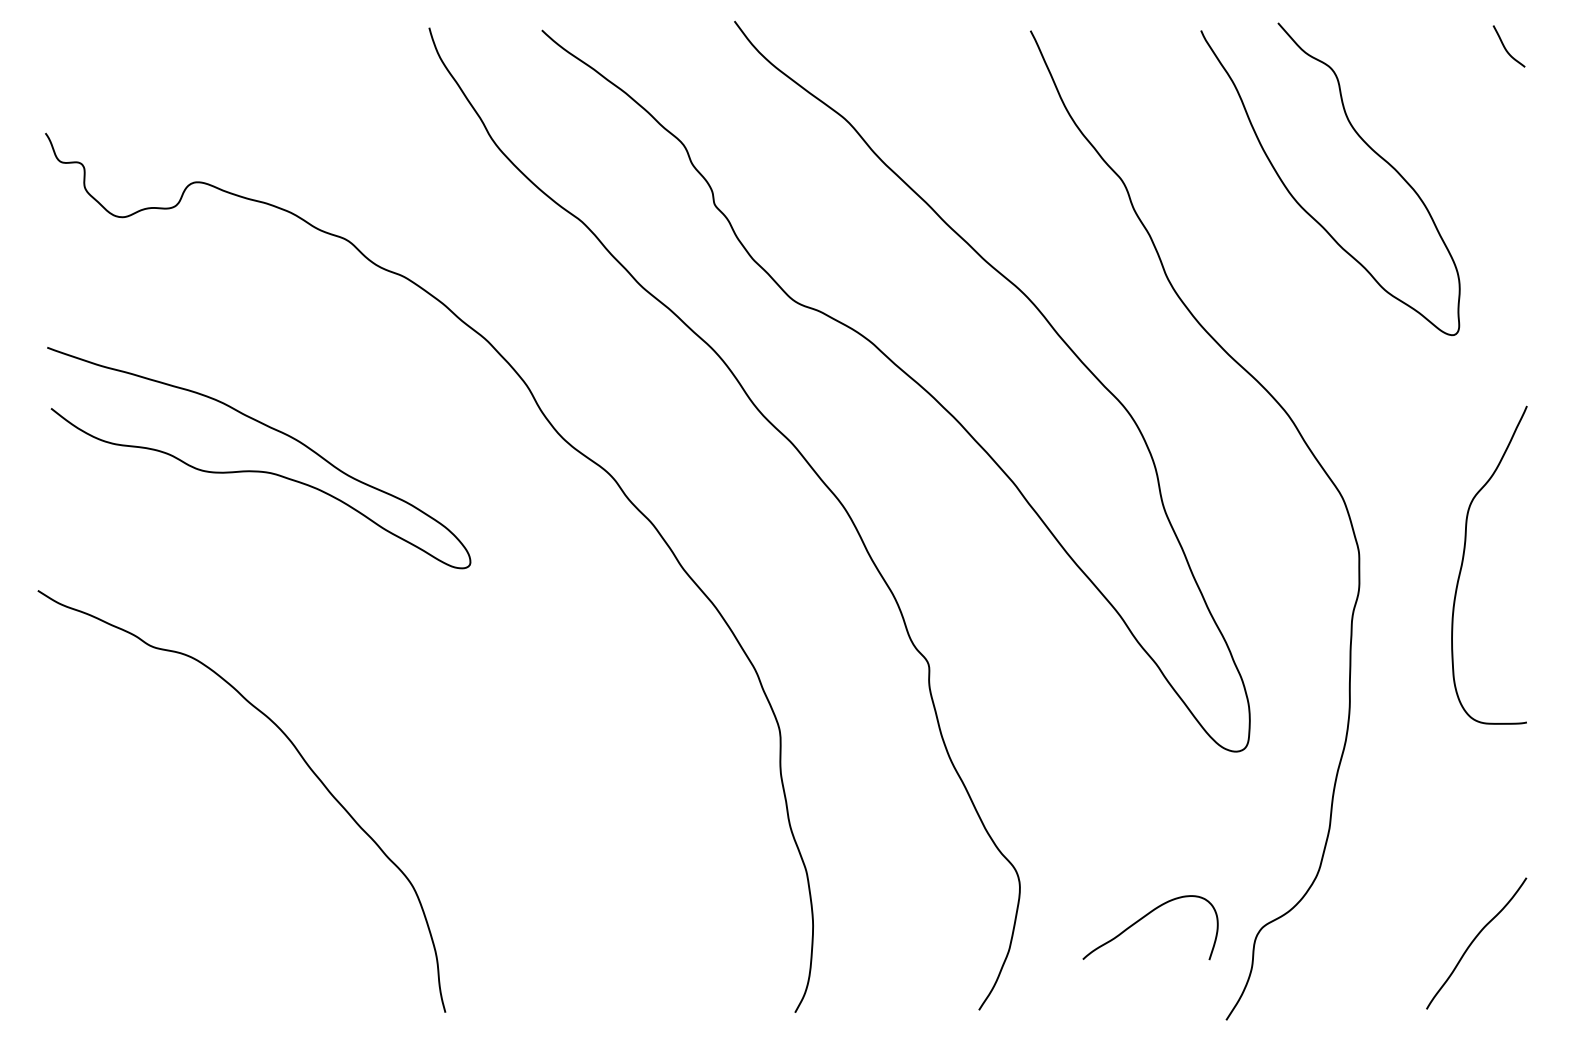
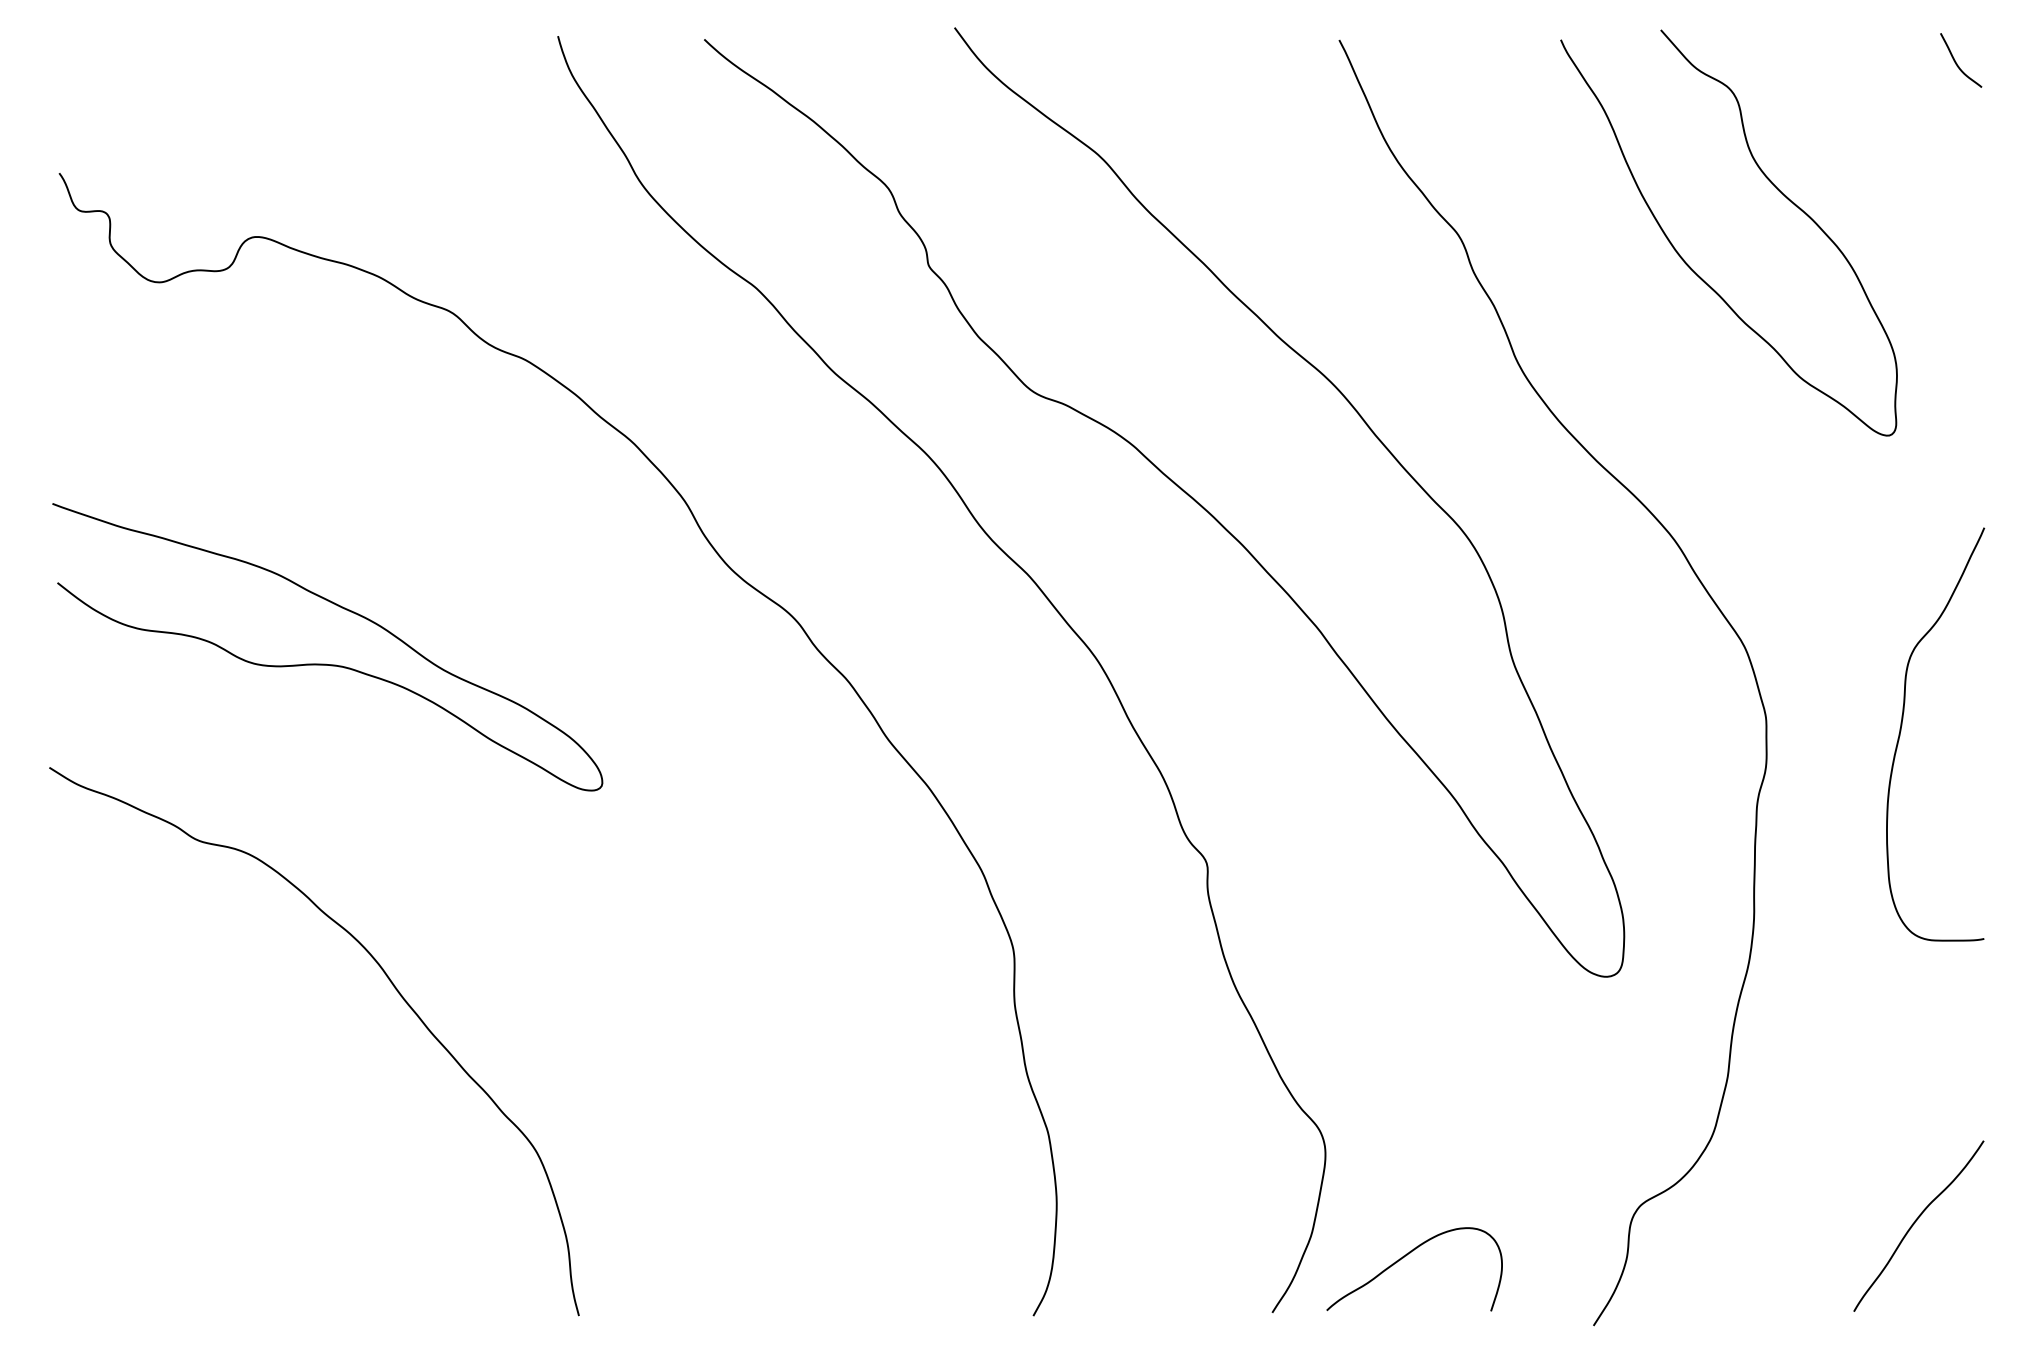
curve: (259, 470) -> (328, 663), moved
curve: (1142, 919) -> (1404, 1258), moved

